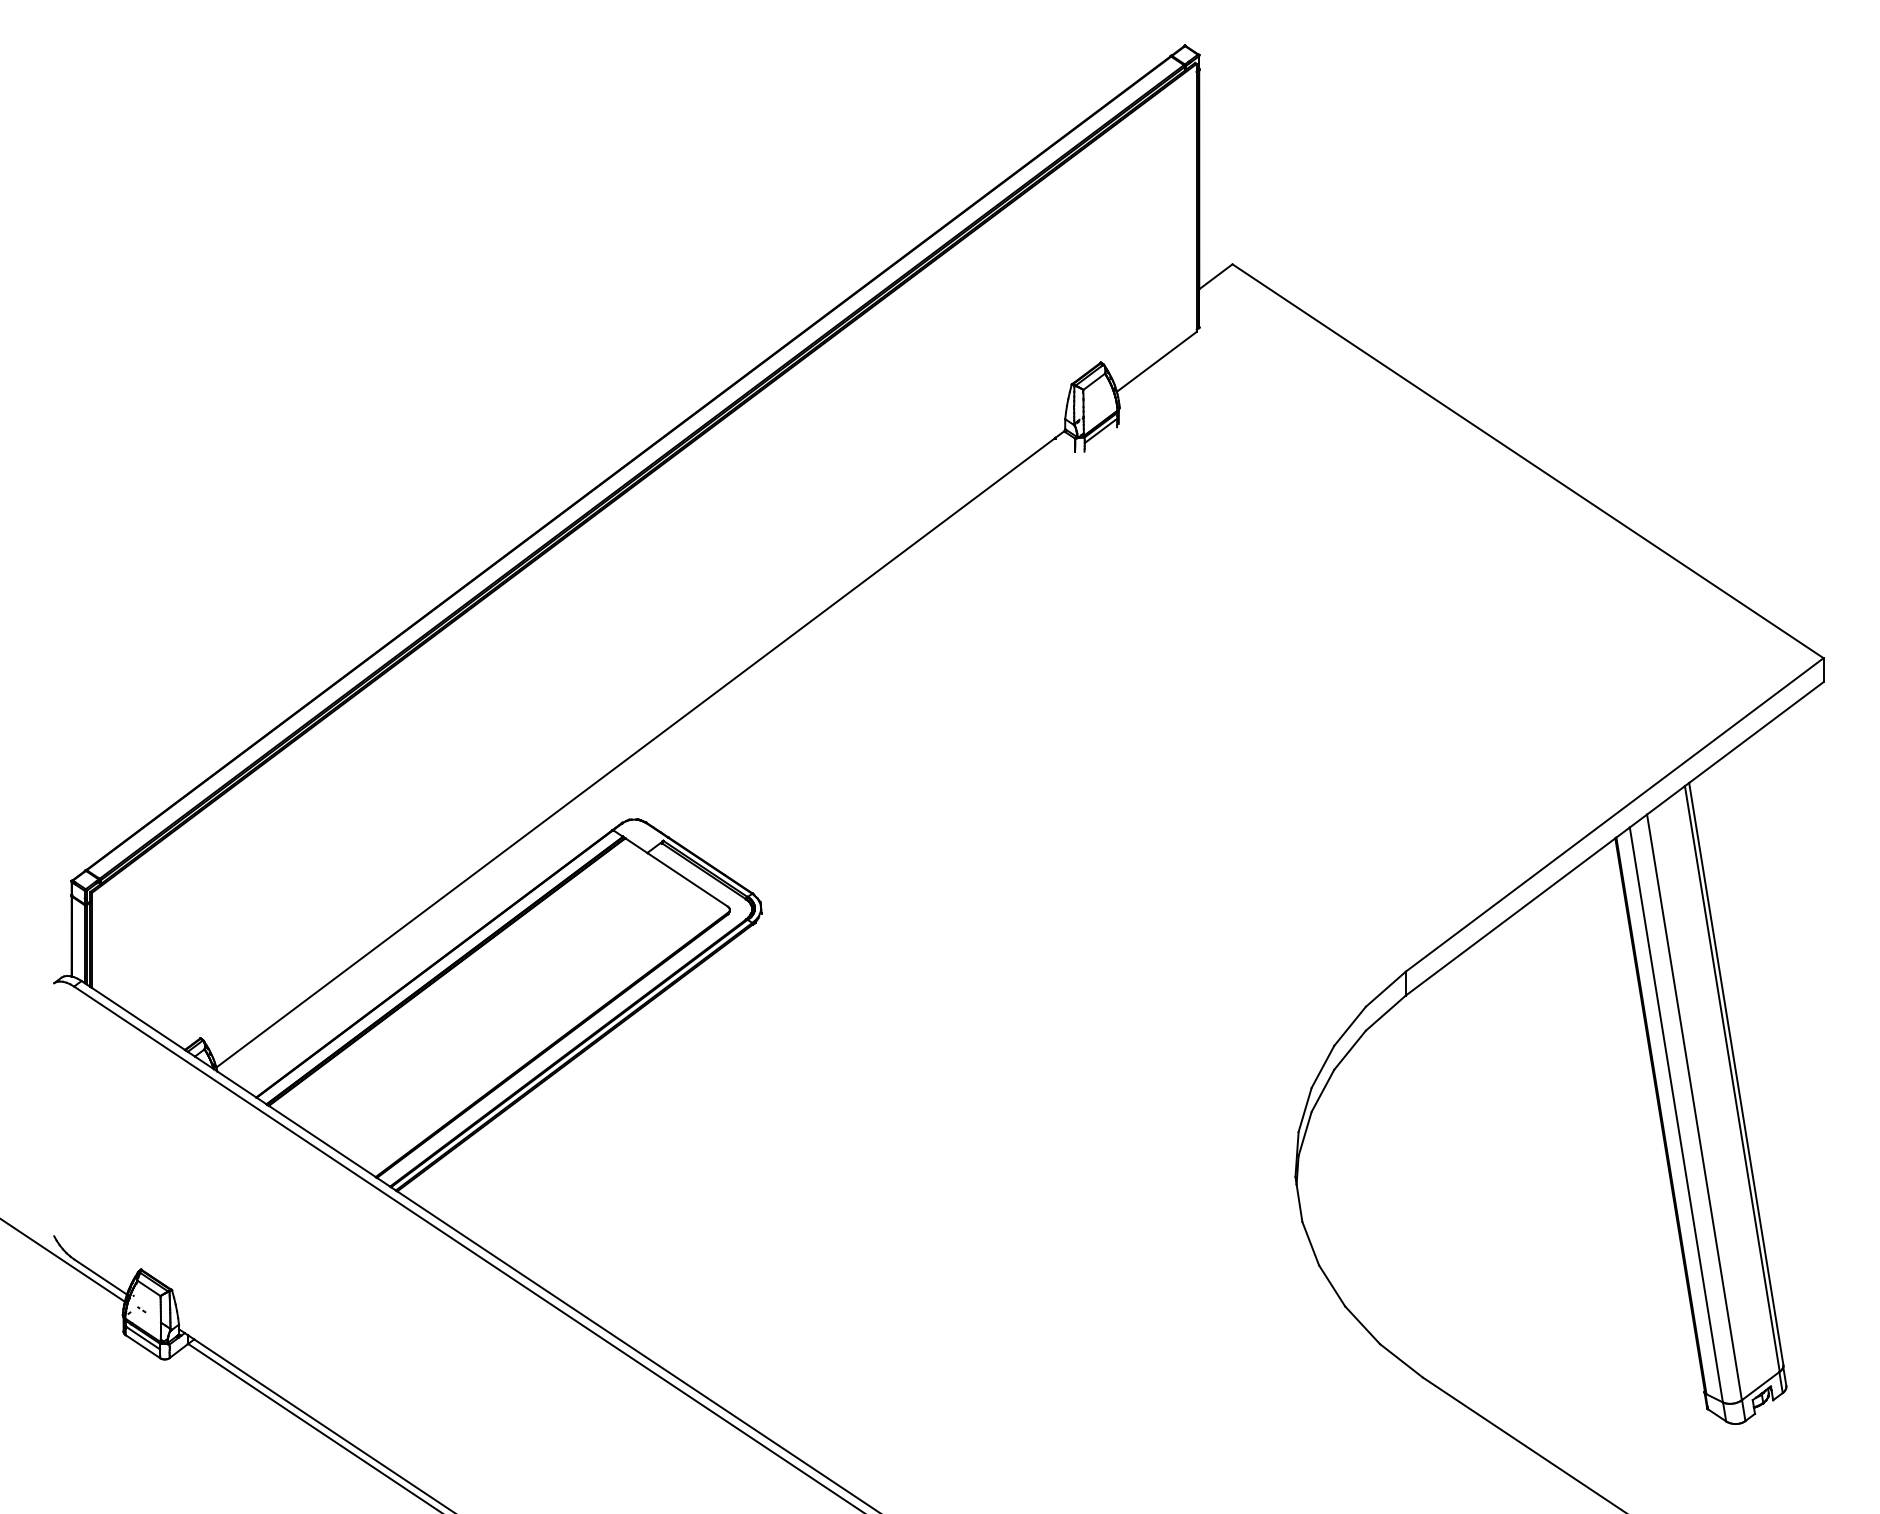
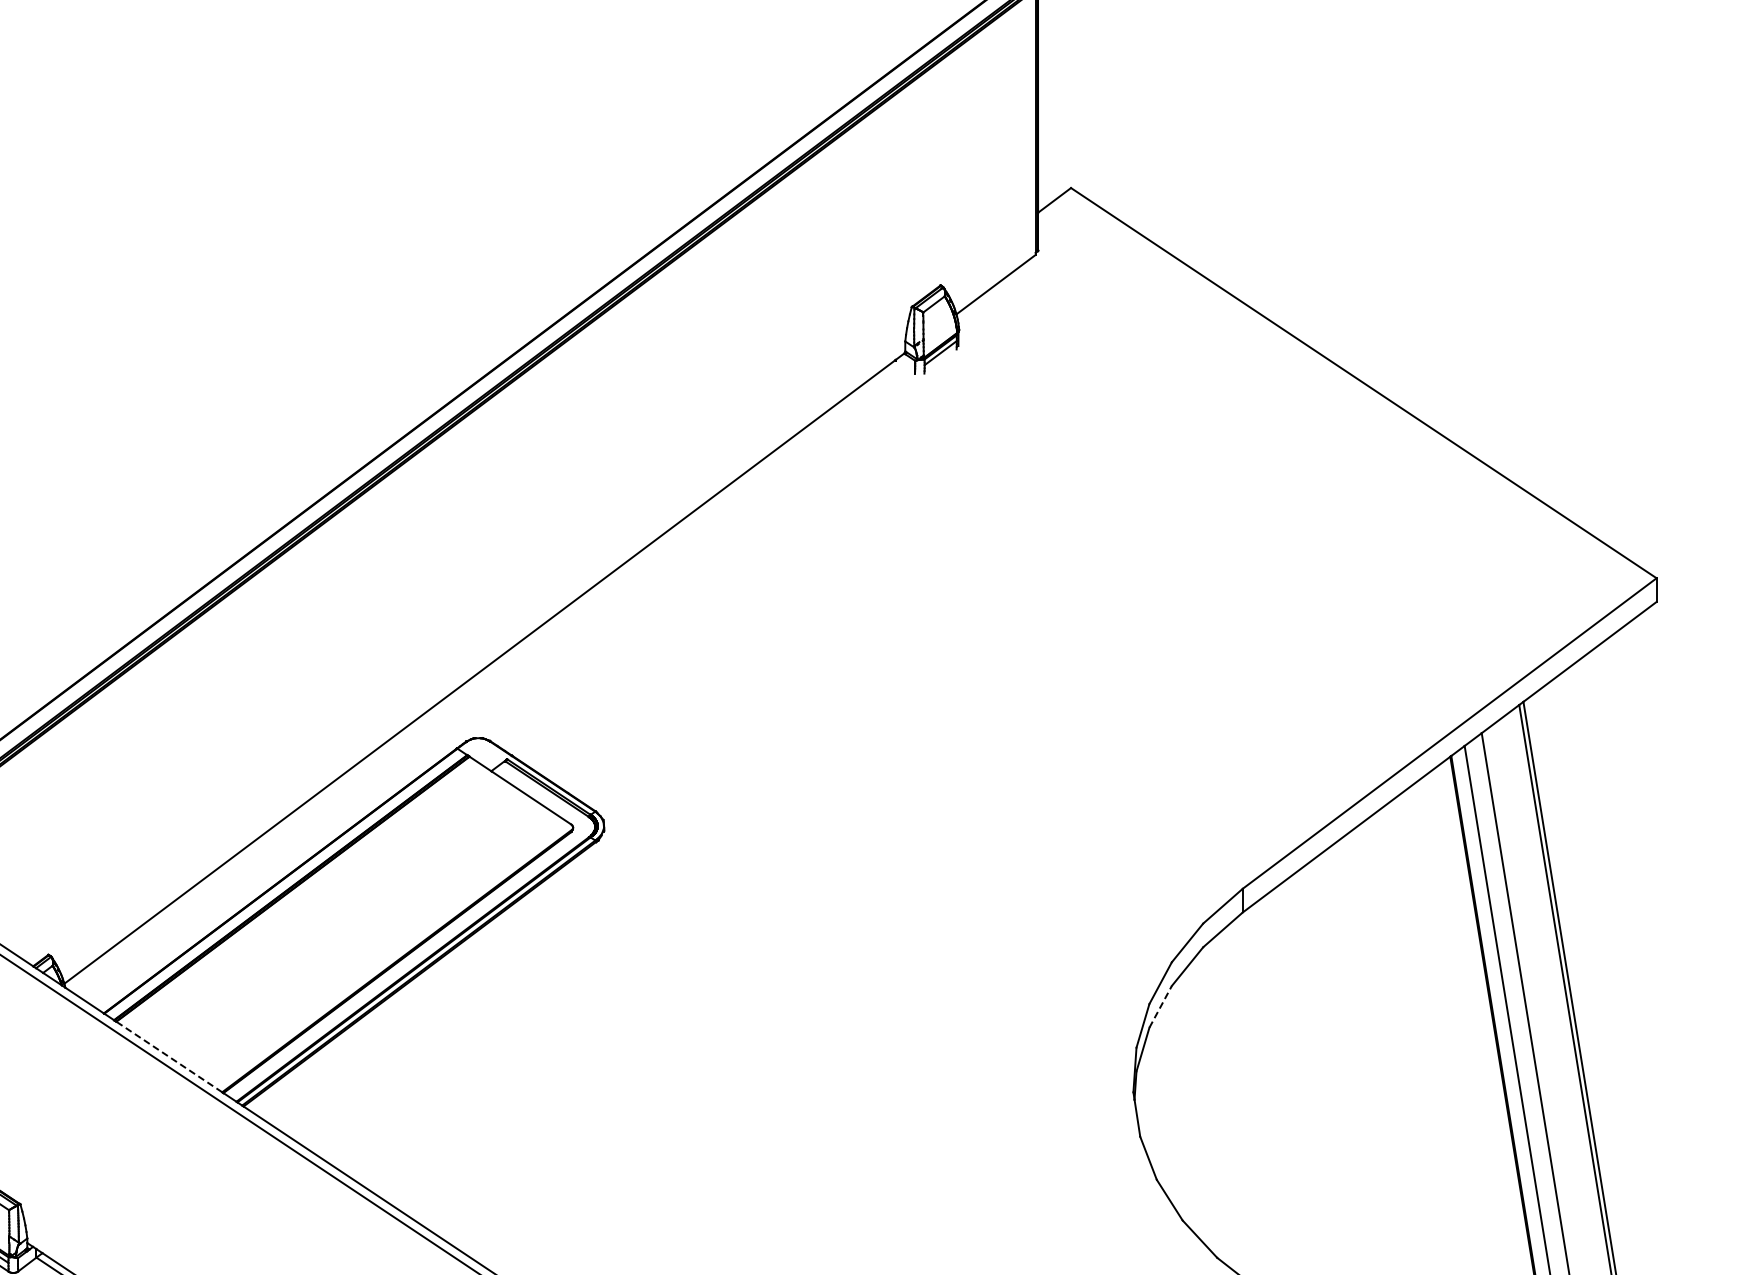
line: (1322, 1090) -> (1160, 1006), solid -> dashed
line: (321, 1141) -> (168, 1057), solid -> dashed

